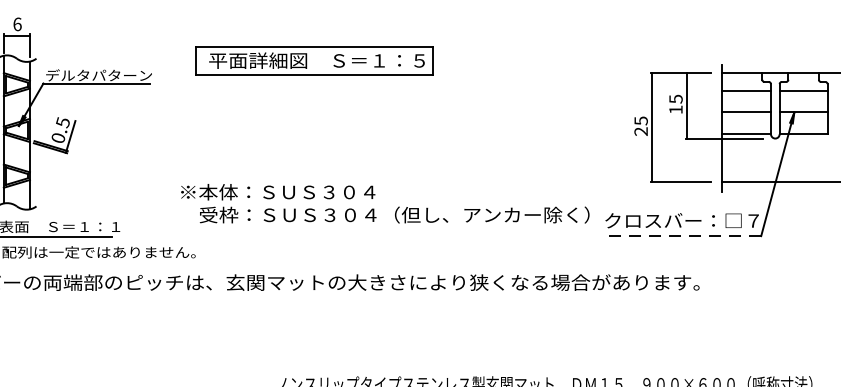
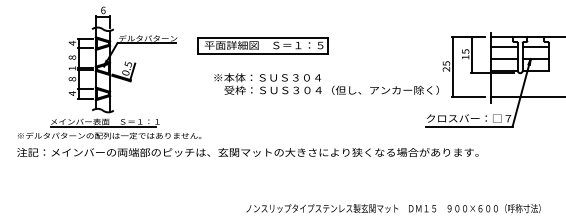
part: (314, 60) -> (262, 45), moved
text: (384, 202) -> (326, 83), moved
line: (683, 235) -> (469, 126), dashed -> solid

